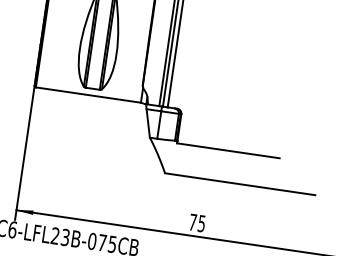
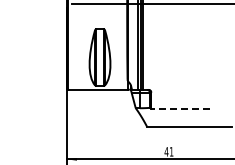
line: (228, 151) -> (180, 109), solid -> dashed
text: (196, 222) -> (168, 151), 75 -> 41

